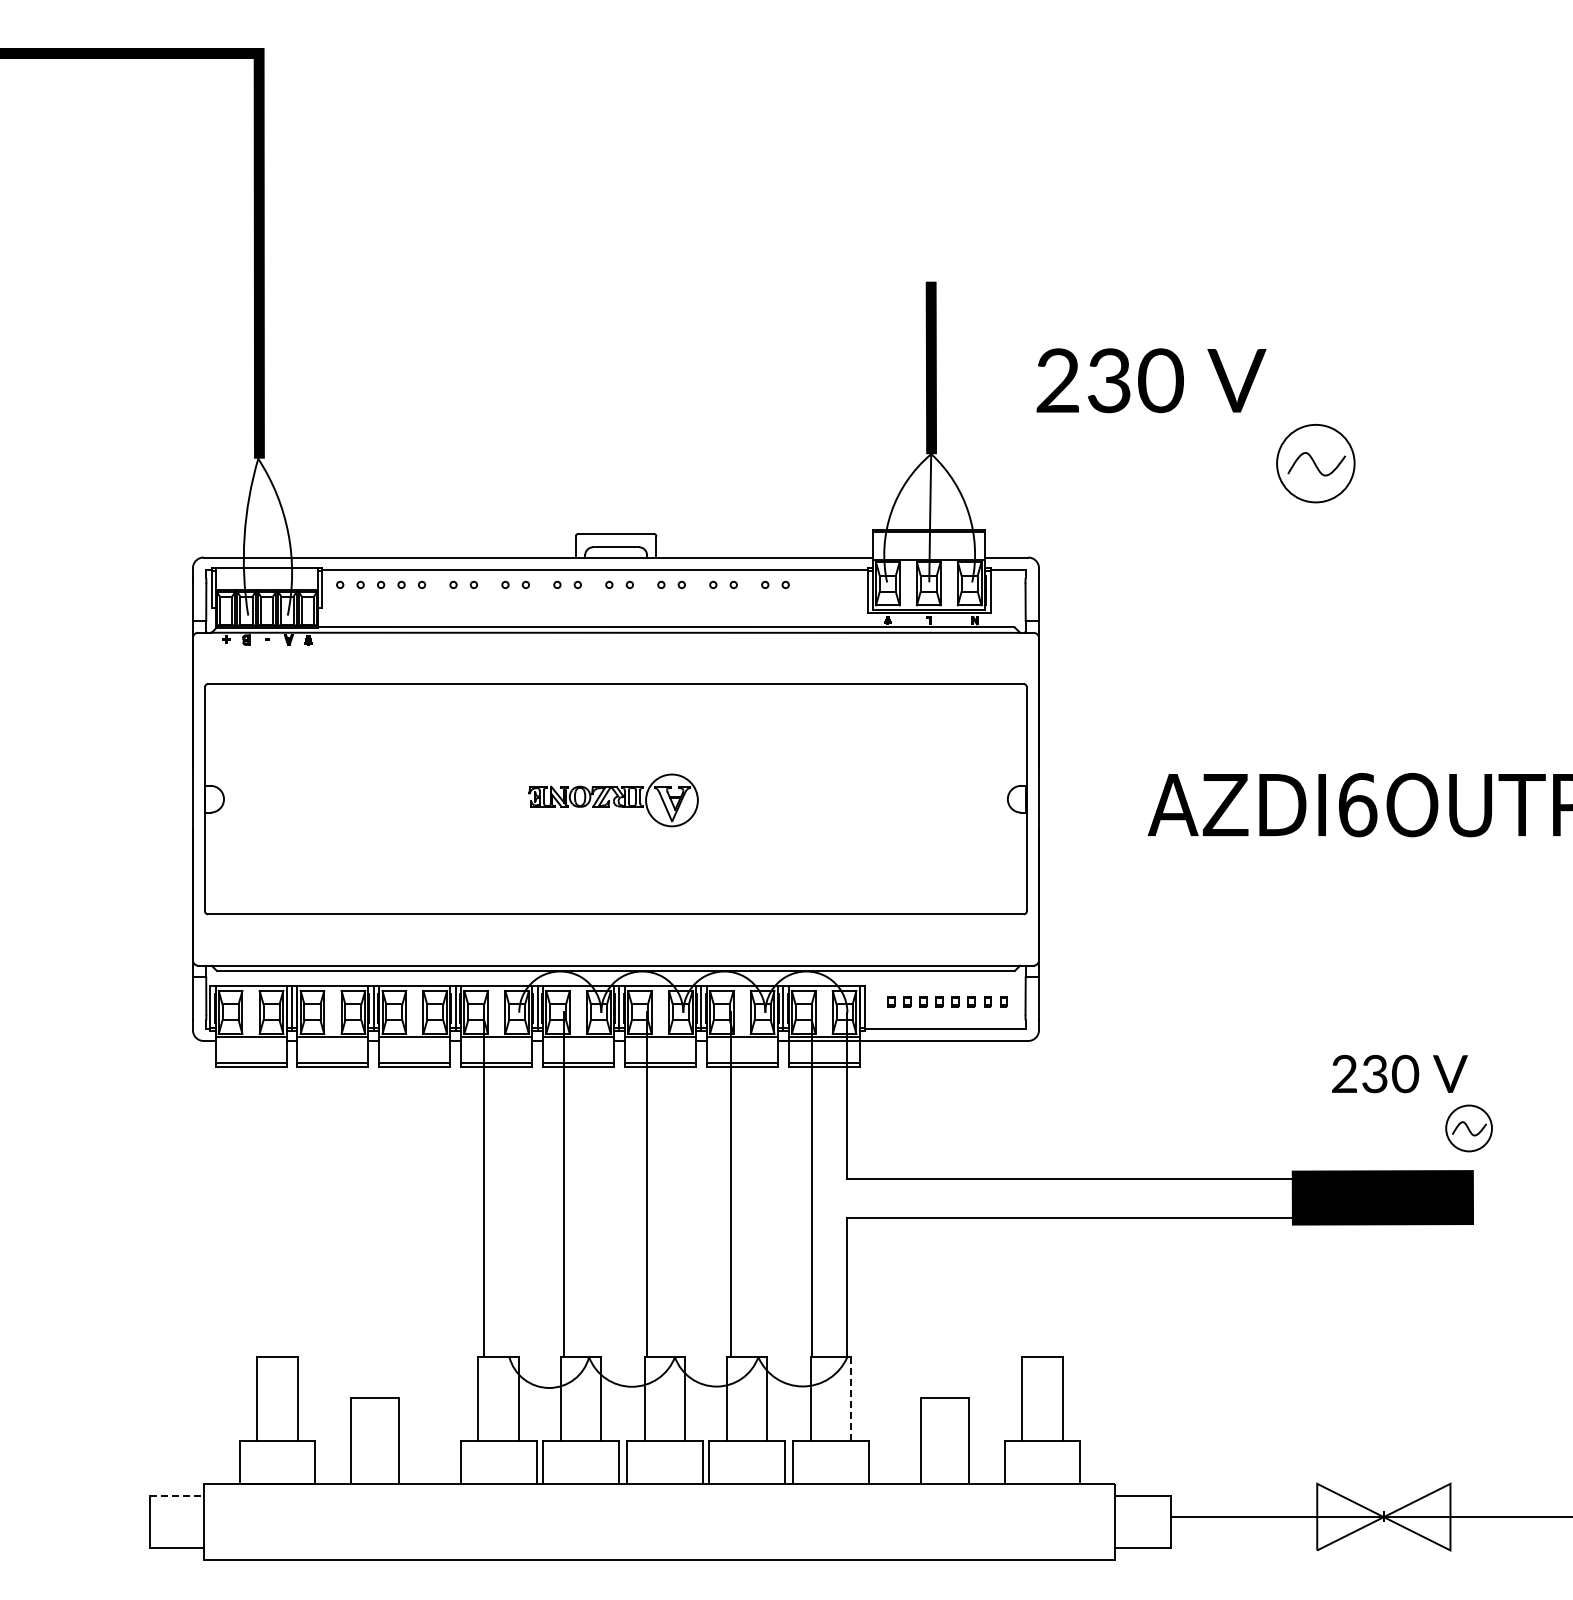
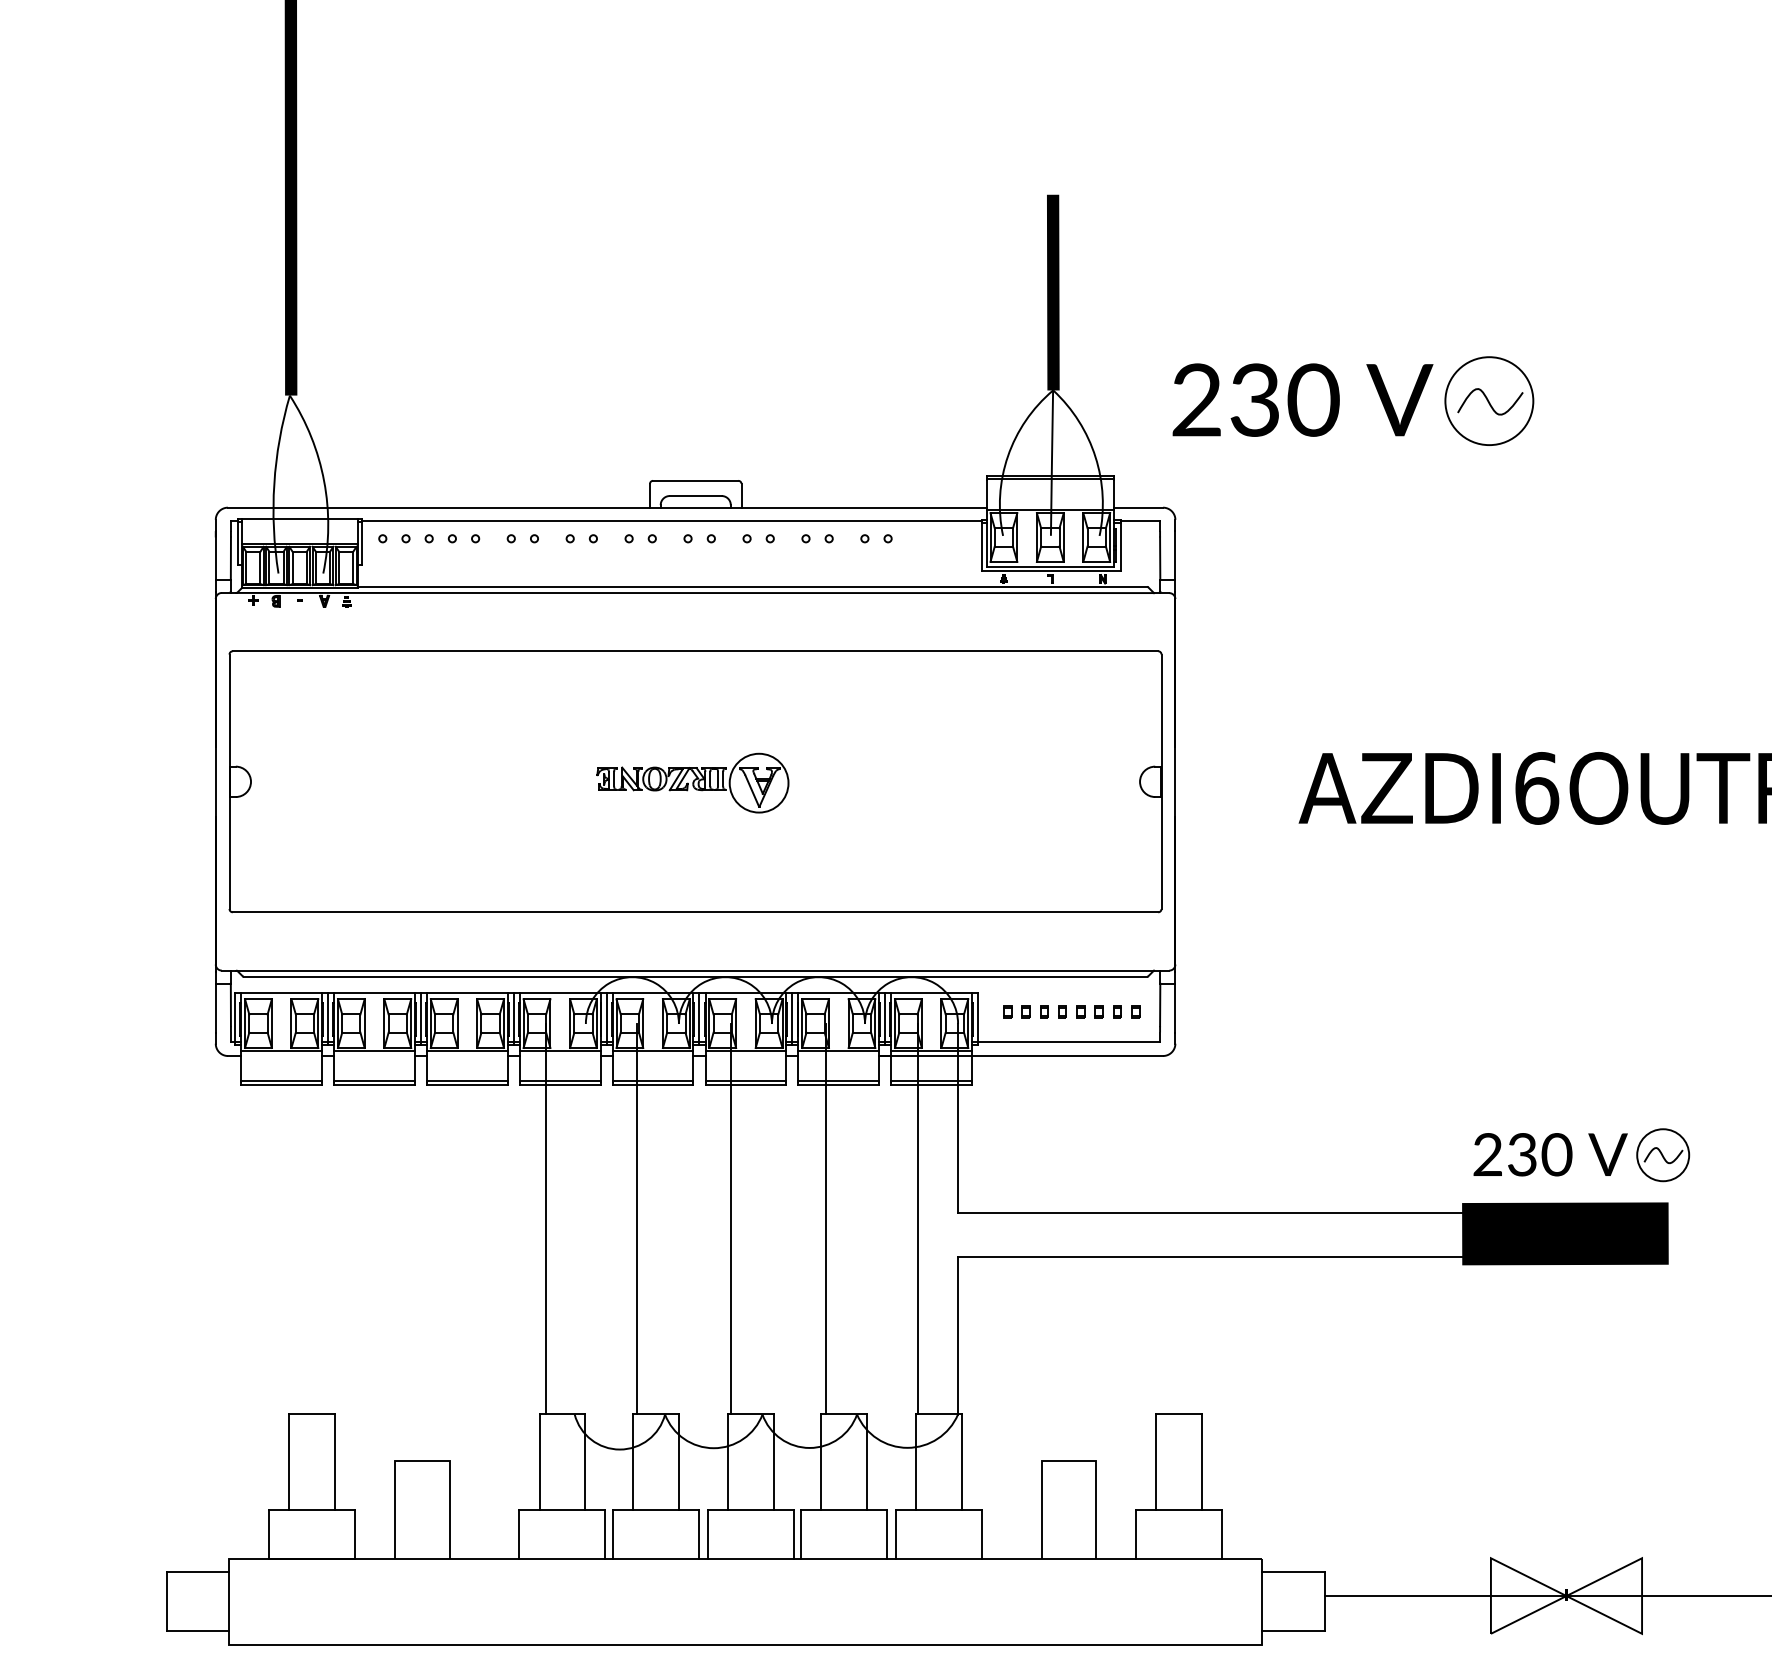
text: (1151, 380) -> (1302, 399), moved
text: (1399, 1073) -> (1550, 1154), moved
line: (851, 1398) -> (962, 1461), dashed -> solid
line: (177, 1495) -> (198, 1571), dashed -> solid

